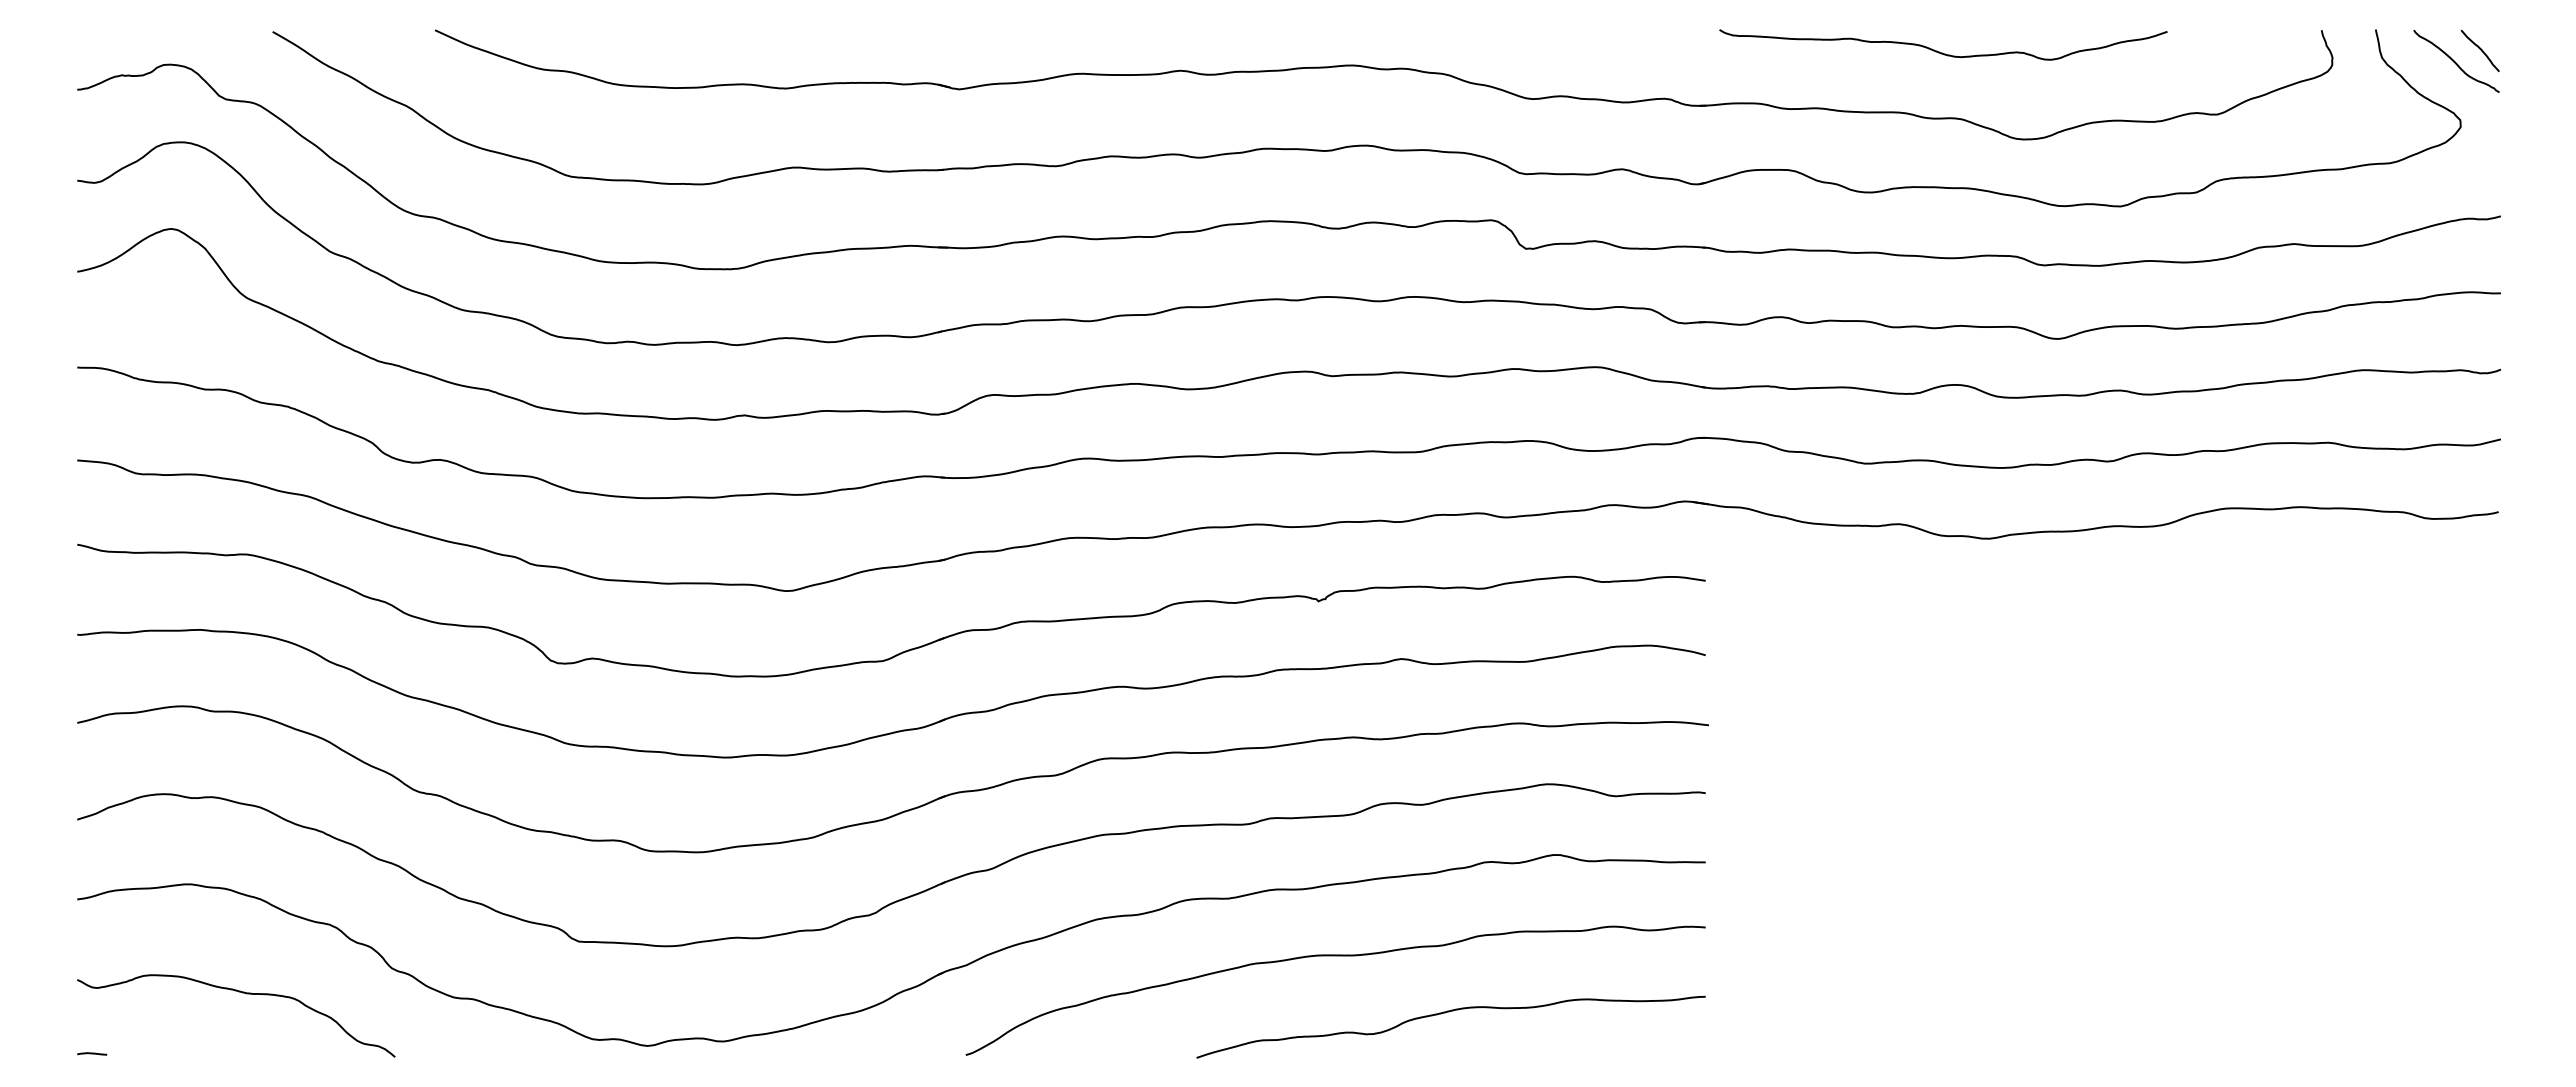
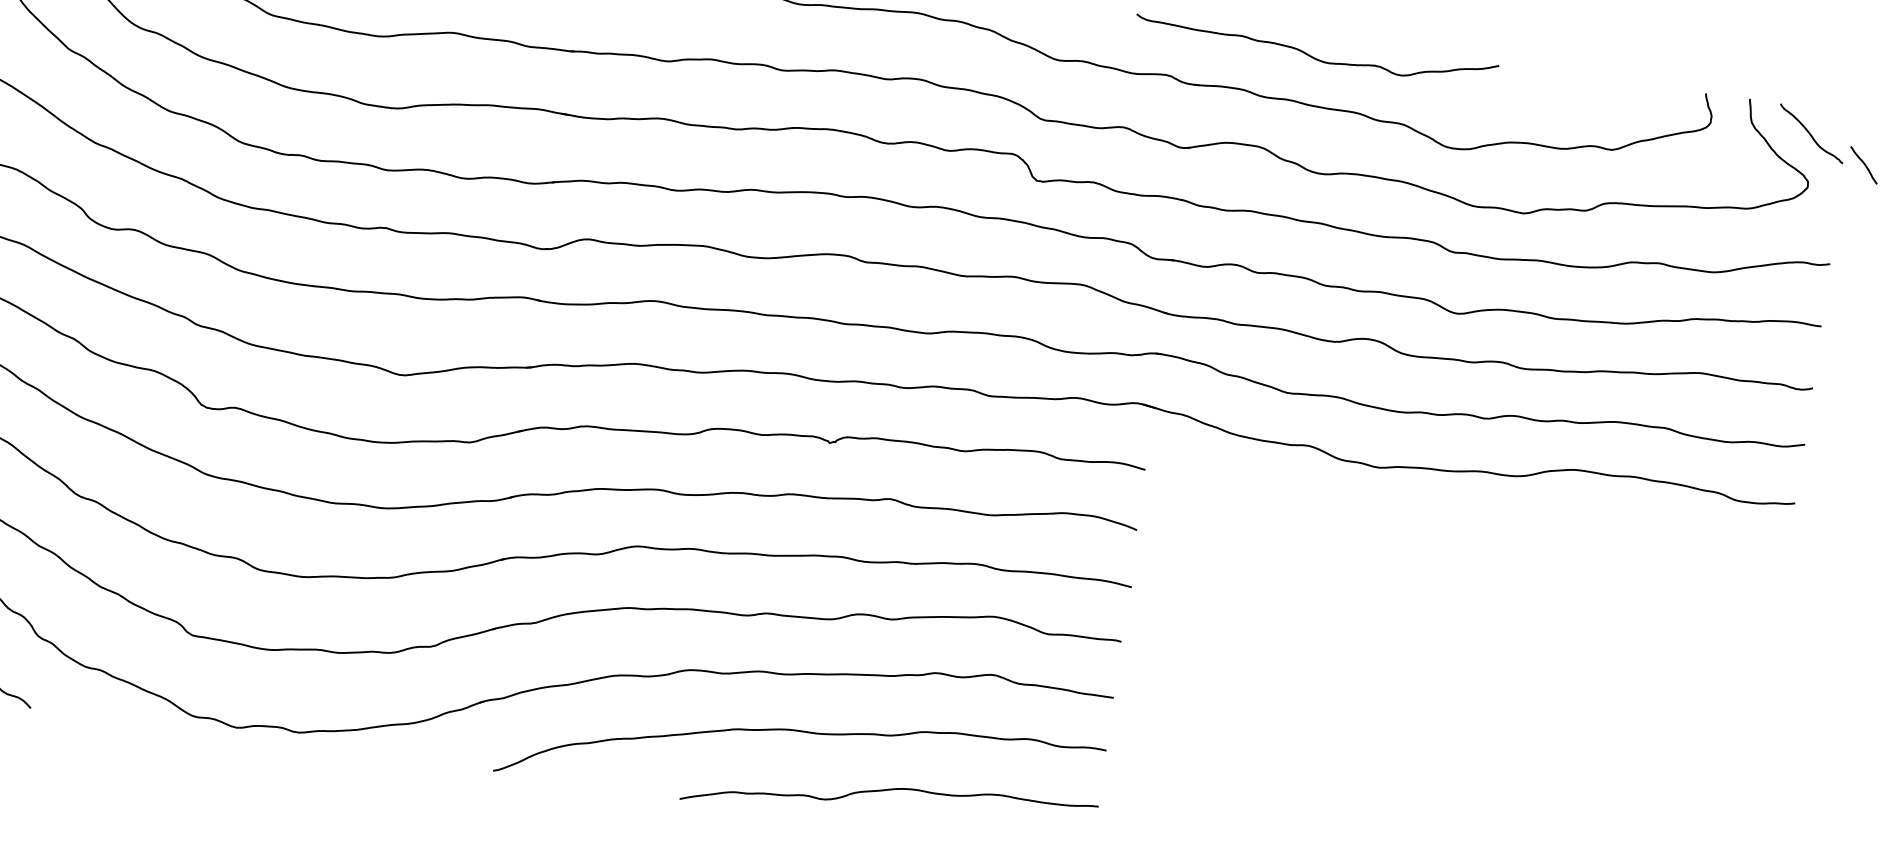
curve: (2479, 49) -> (1863, 164), moved
curve: (1939, 51) -> (1312, 56), moved

